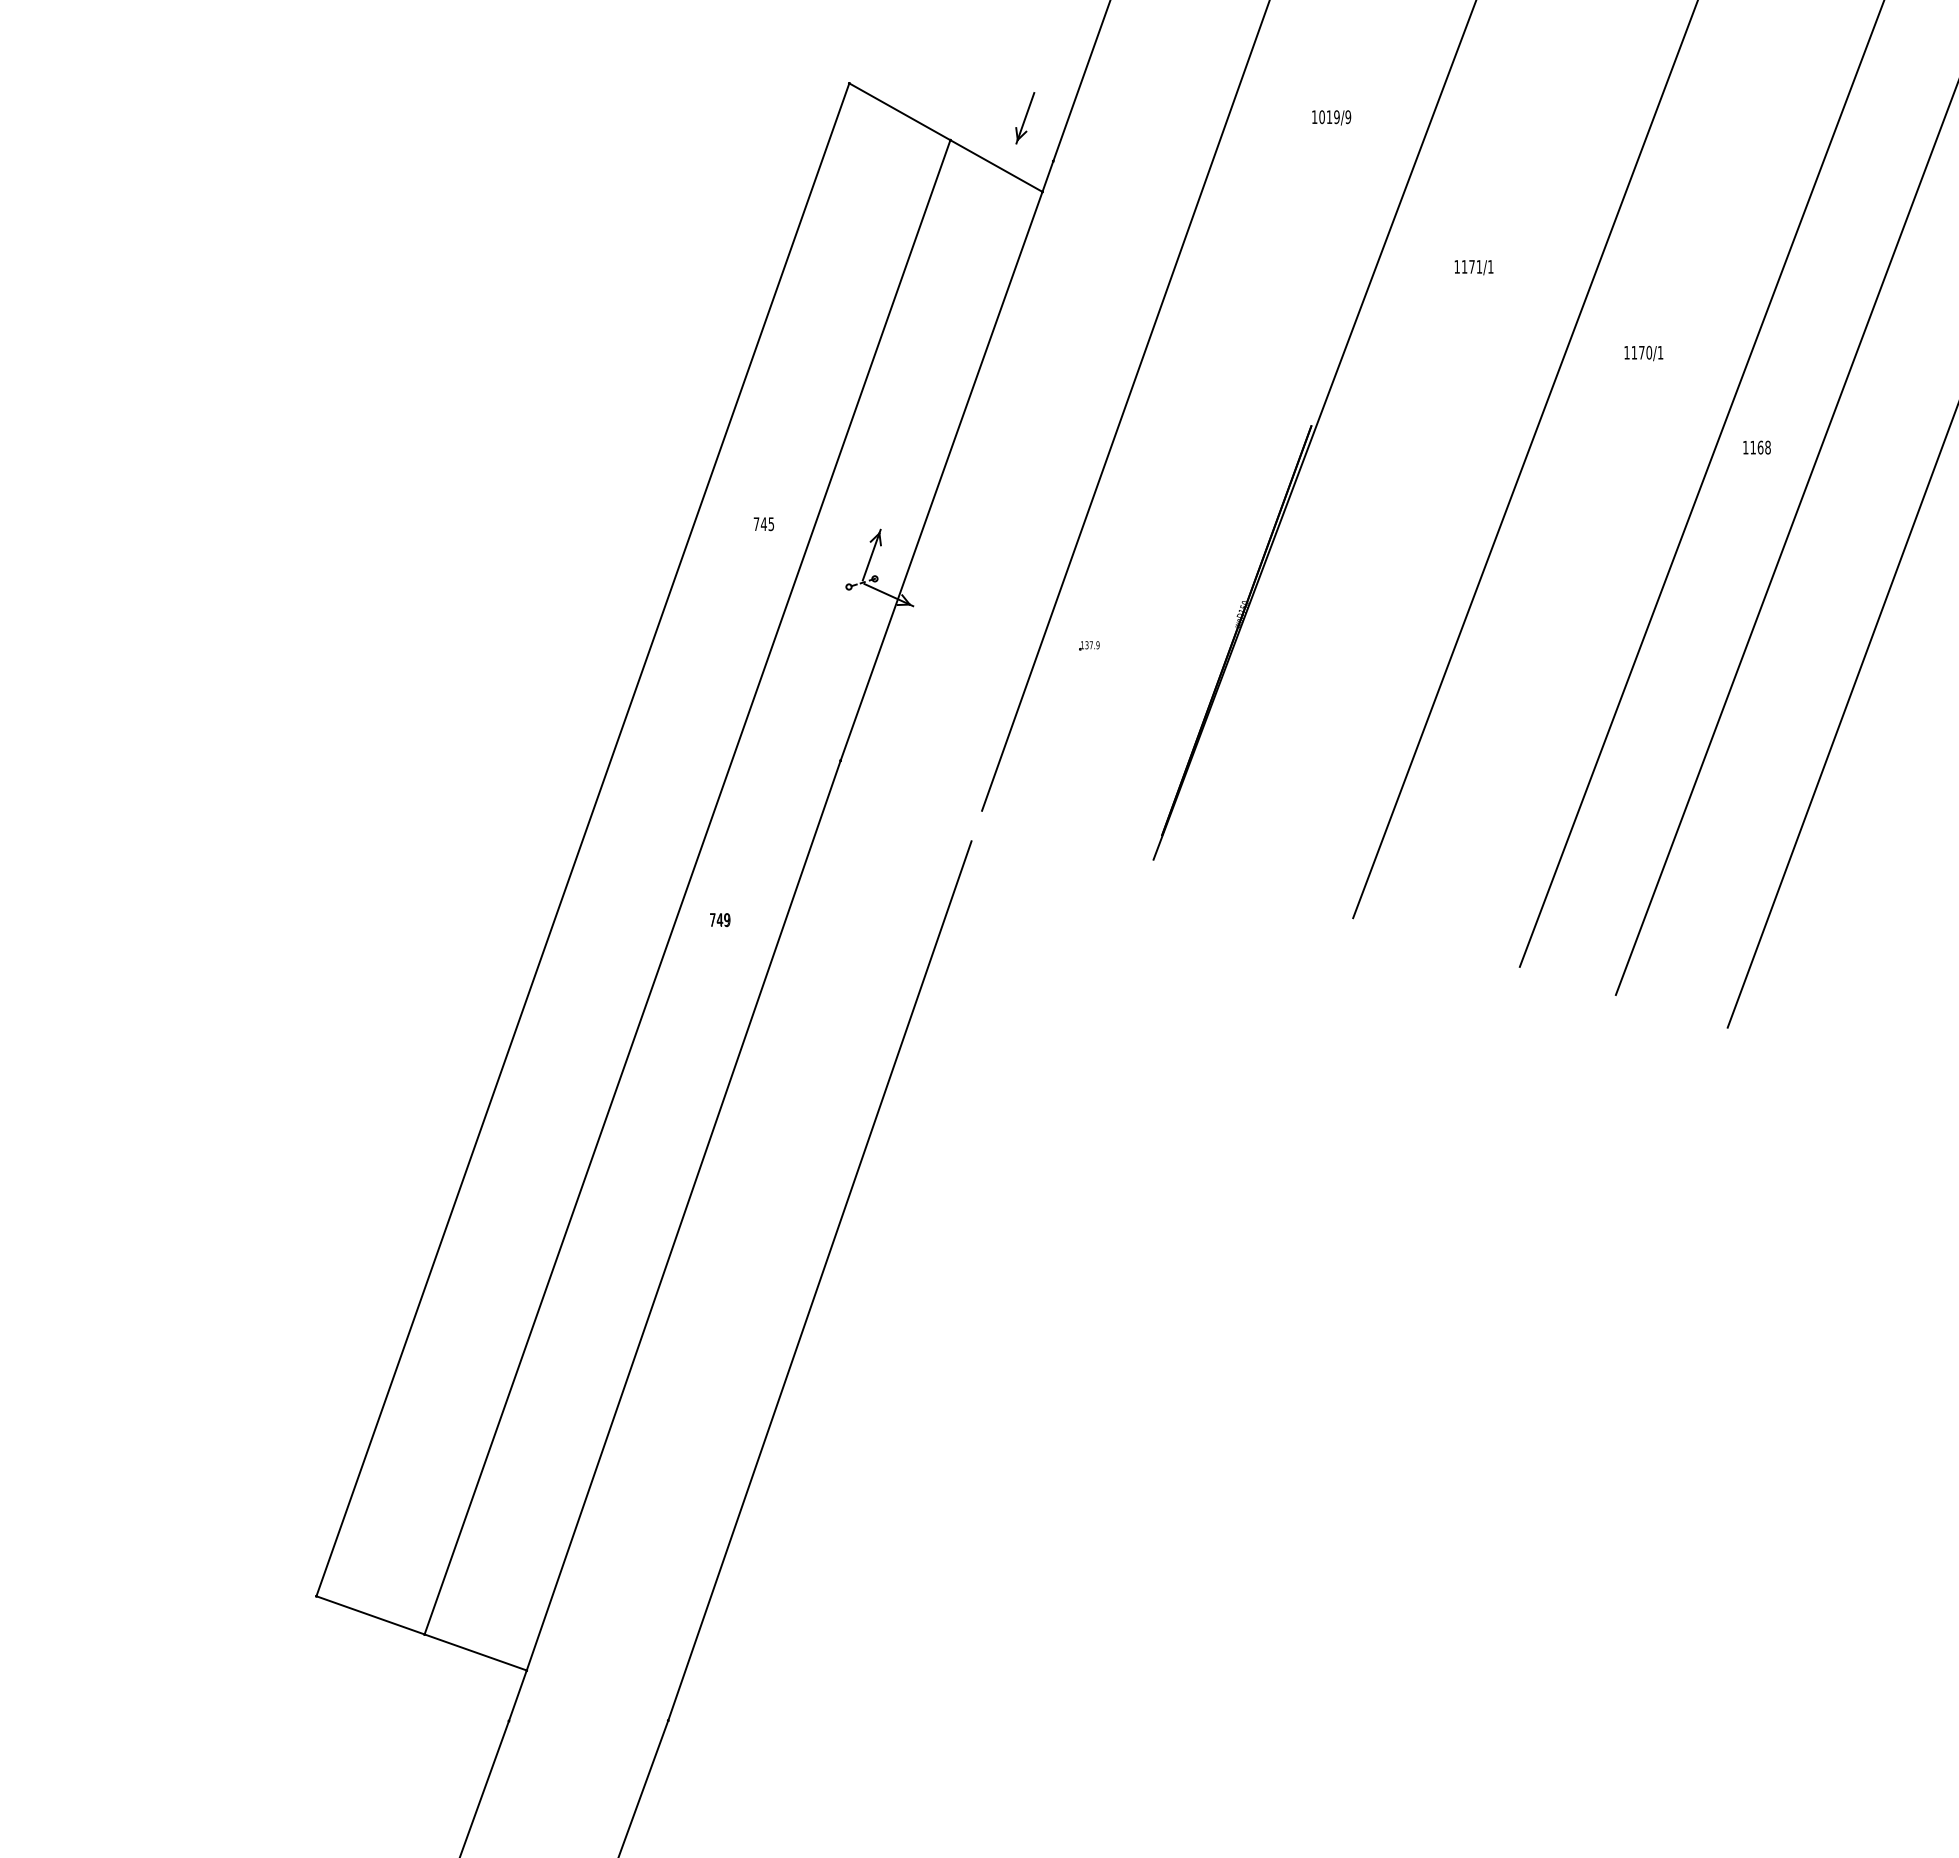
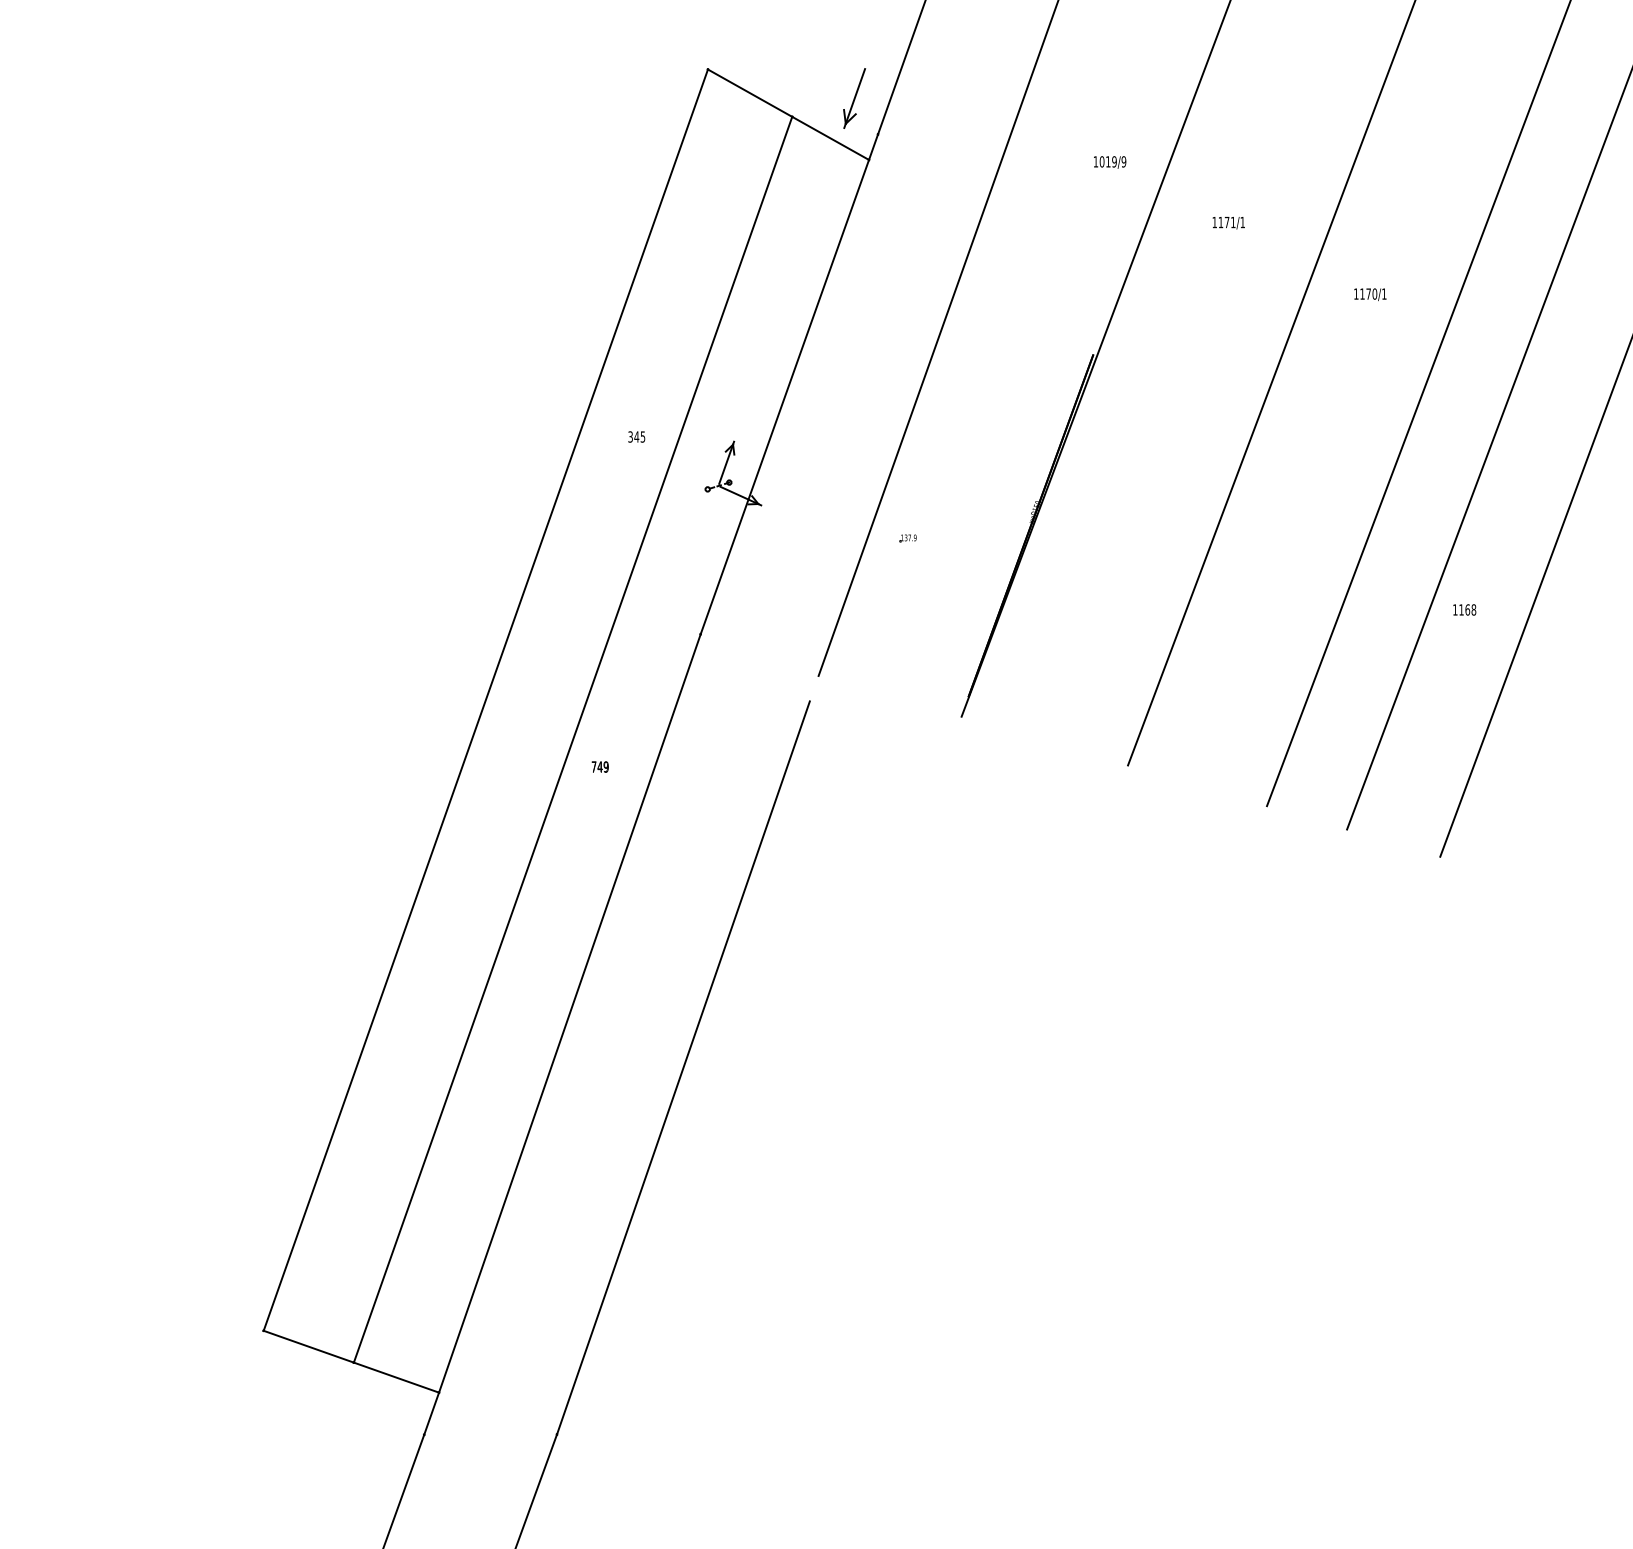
text: (1331, 117) -> (1109, 162), moved
part: (1025, 118) -> (854, 98), size x1.4
text: (1756, 447) -> (1464, 609), moved
text: (756, 524) -> (630, 437), 745 -> 345

